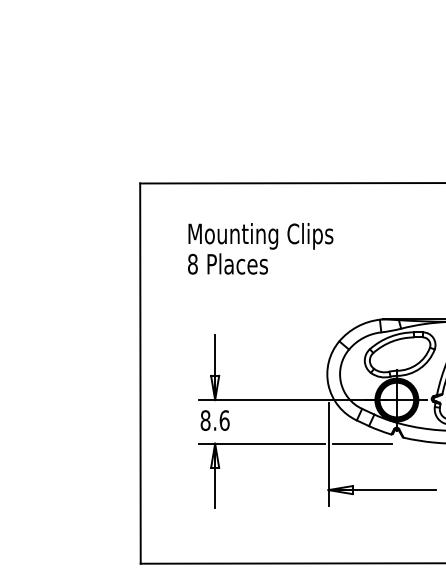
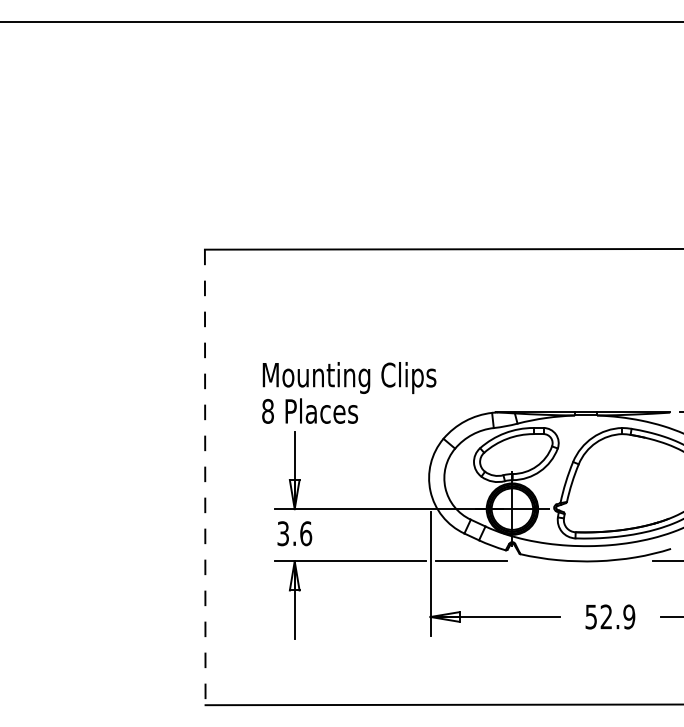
text: (260, 248) -> (349, 392), moved
line: (140, 373) -> (205, 477), solid -> dashed
text: (205, 420) -> (283, 533), 8.6 -> 3.6

